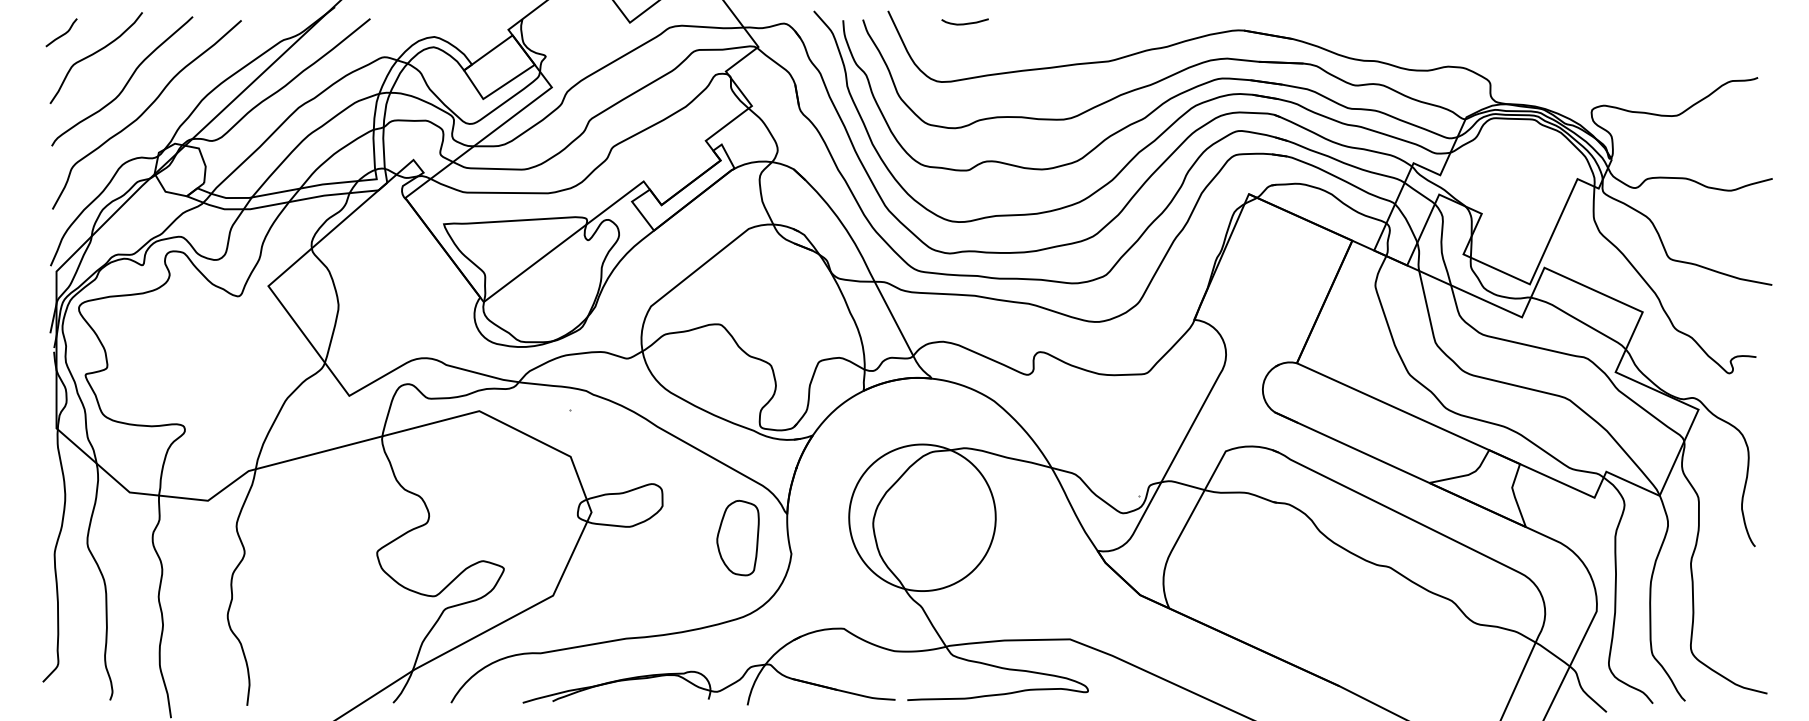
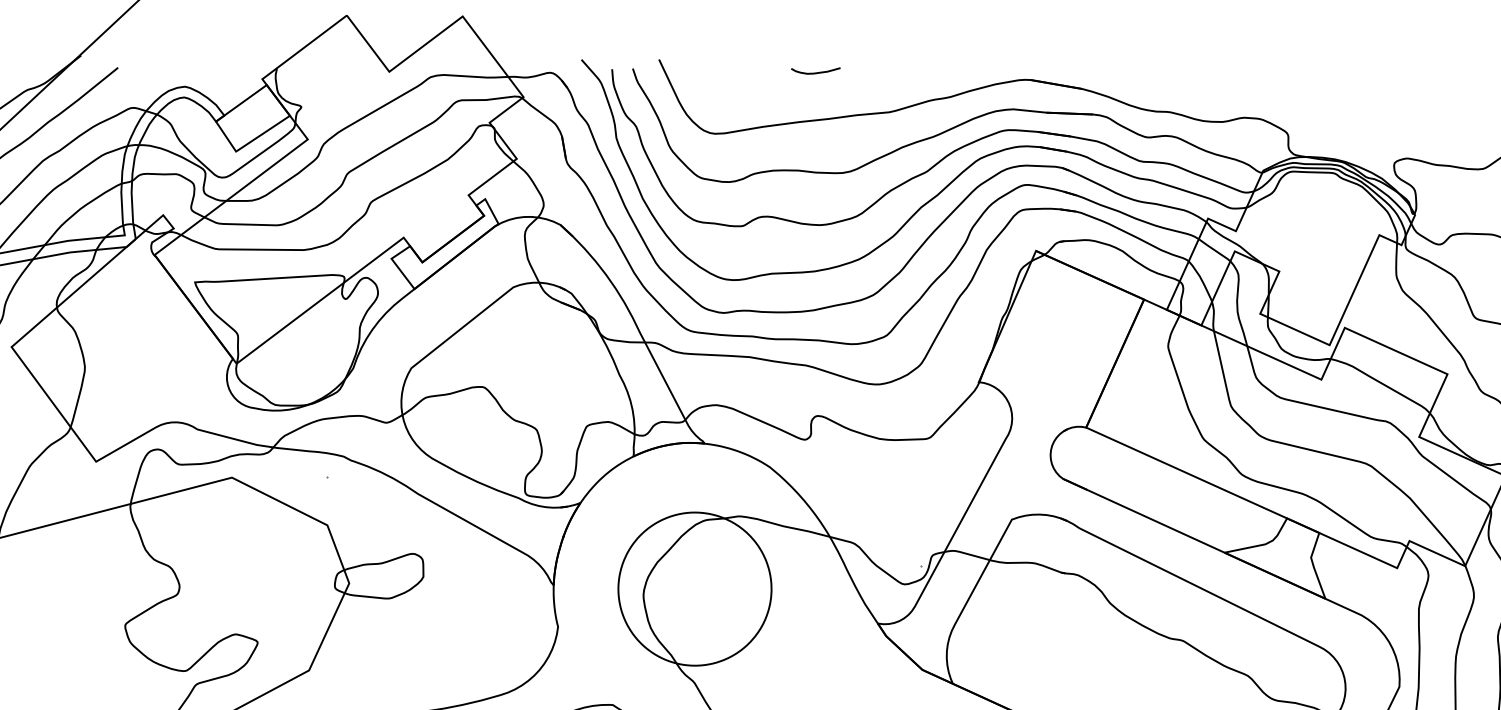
curve: (964, 23) -> (815, 72), moved
part: (737, 538) -> (501, 610), removed

